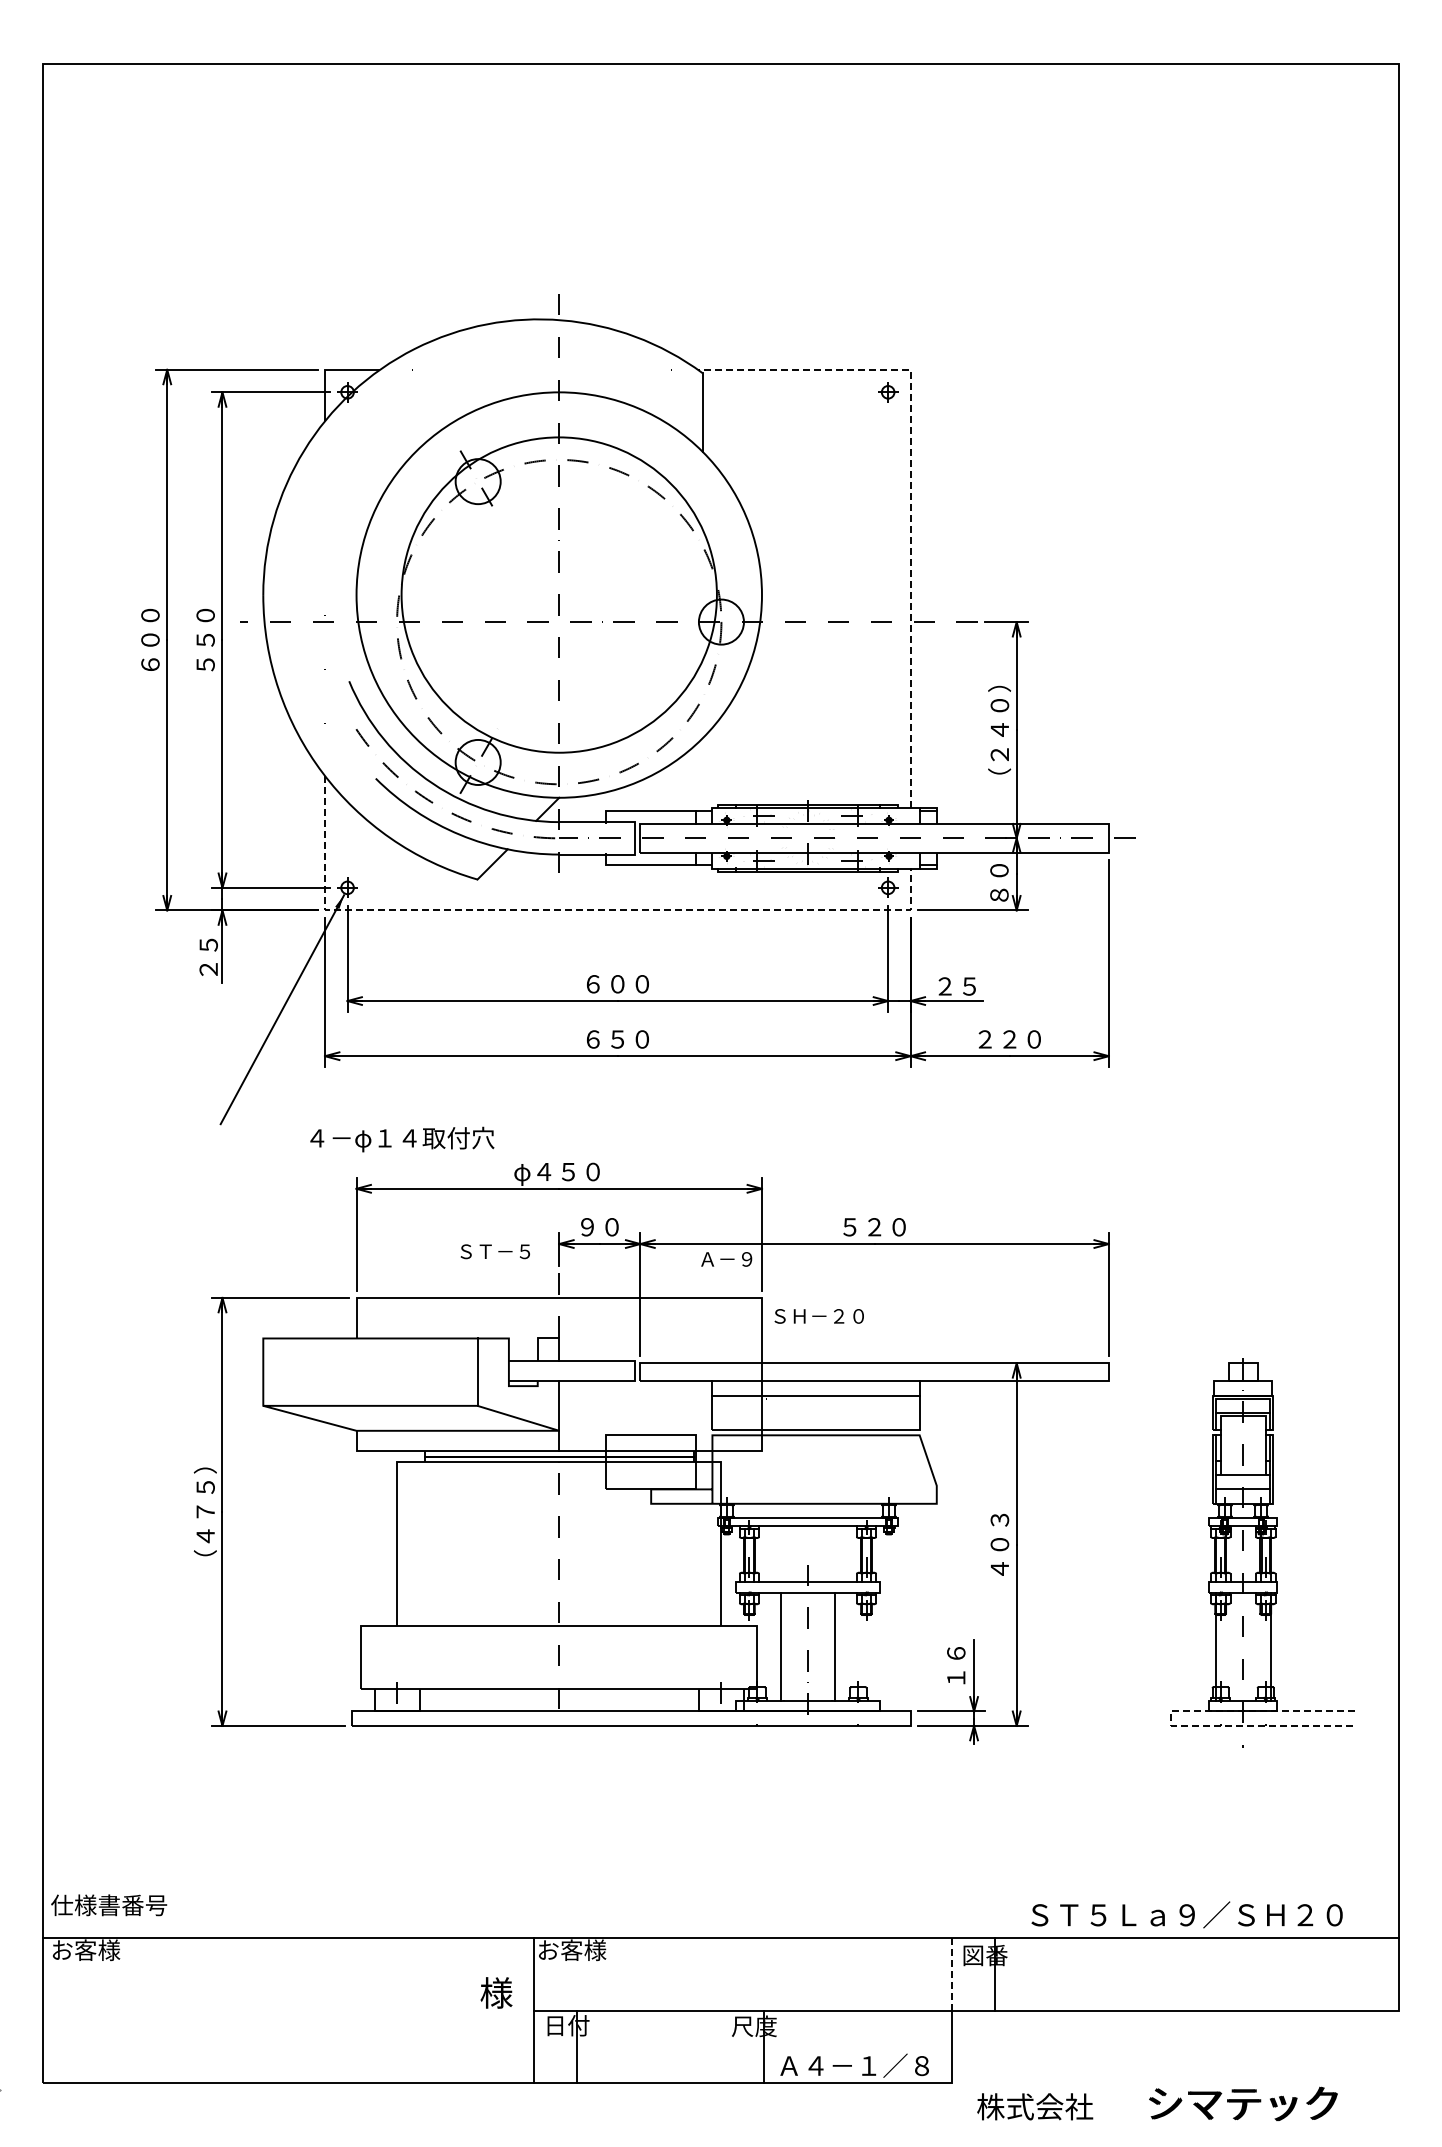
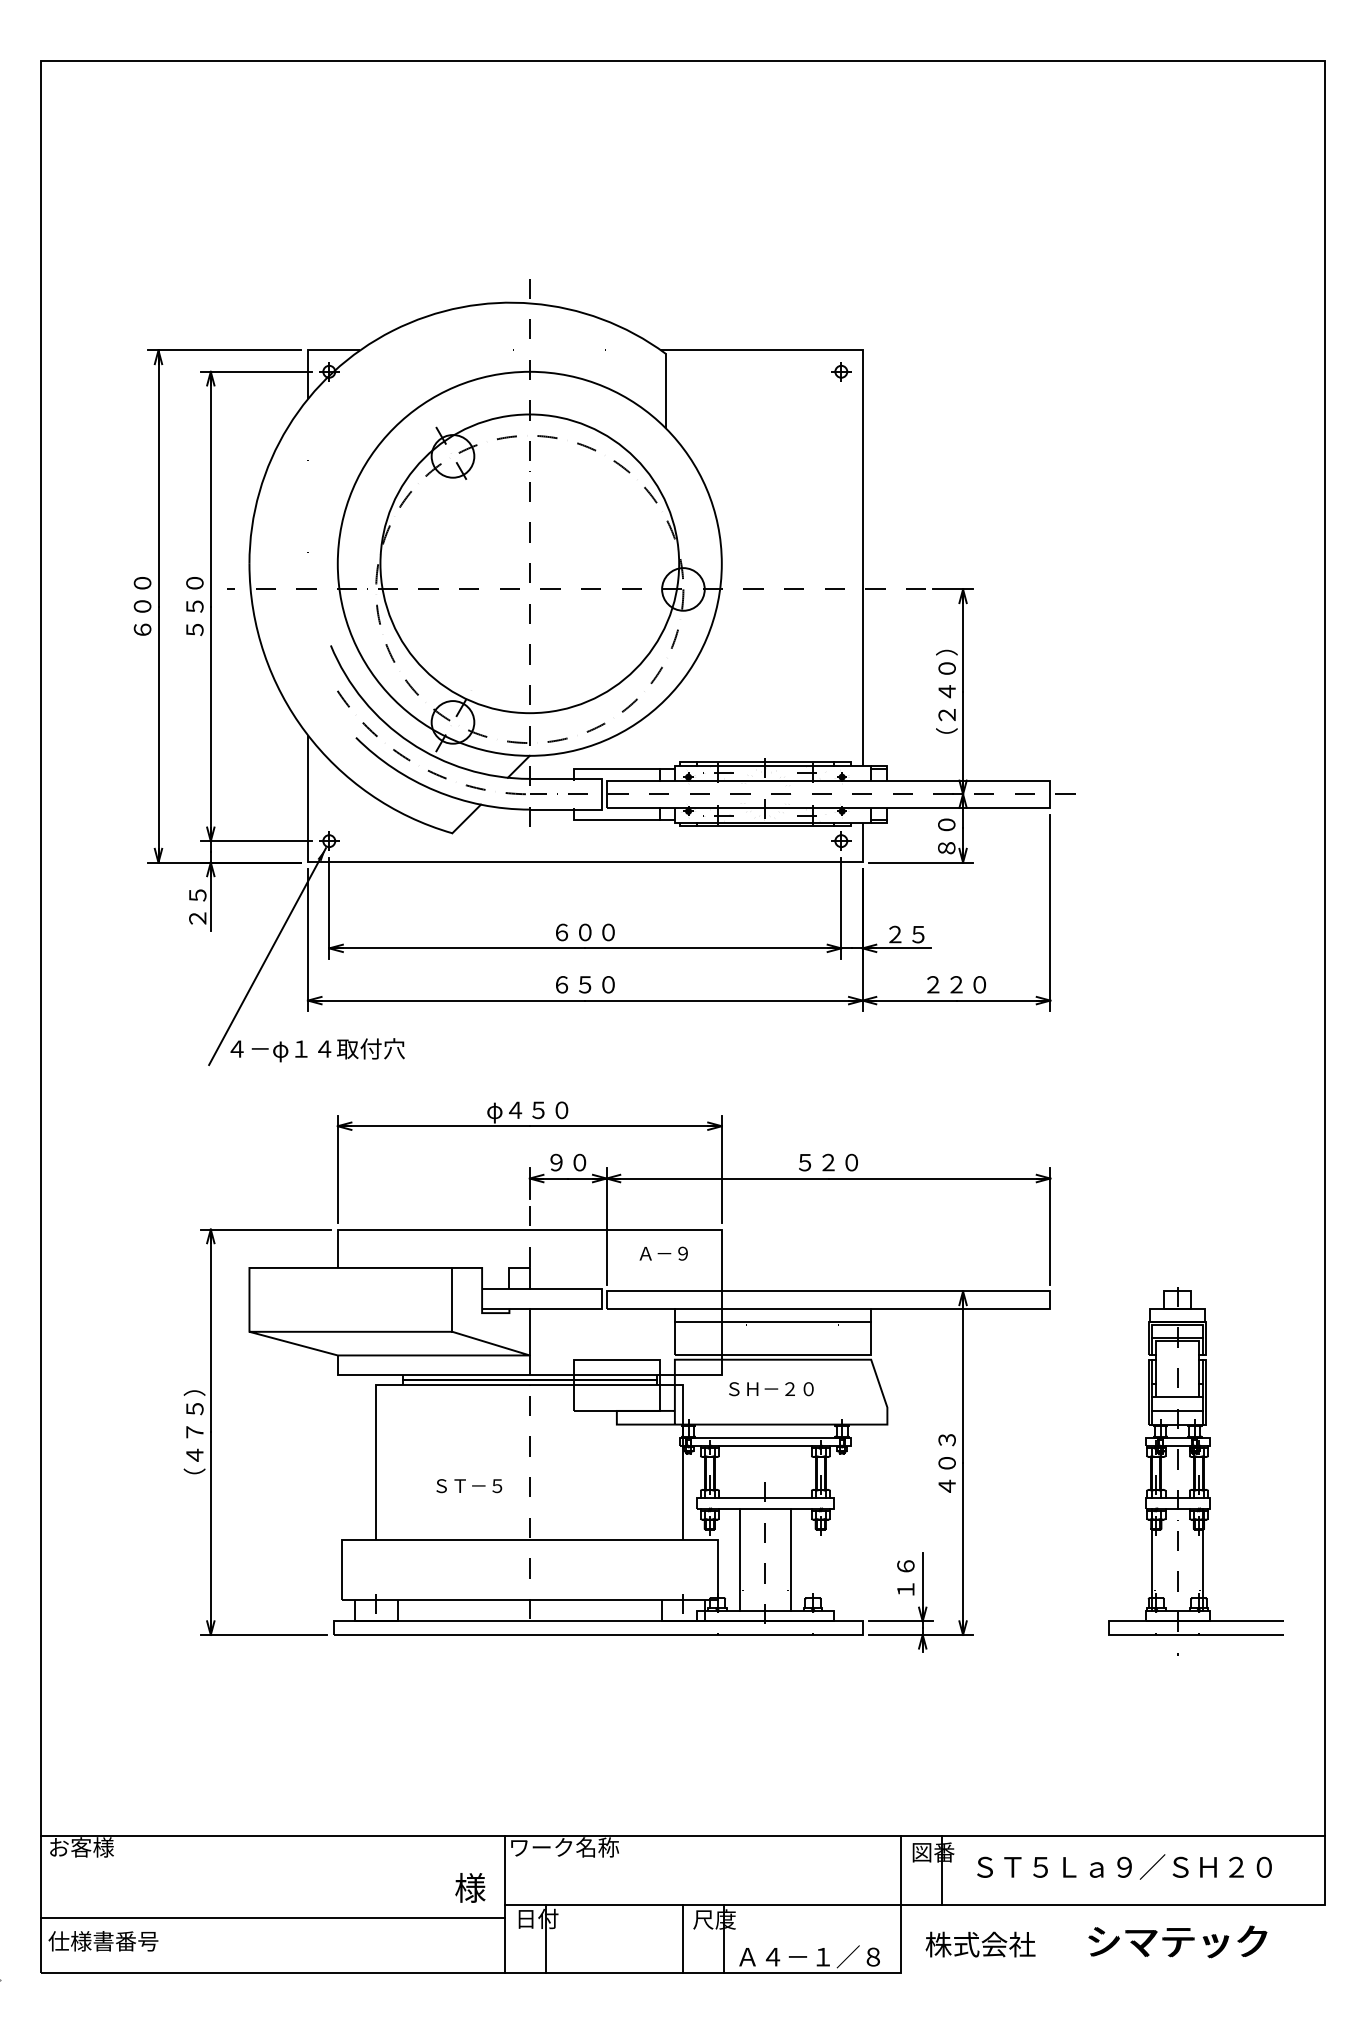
line: (910, 481) -> (862, 456), dashed -> solid
line: (571, 910) -> (541, 862), dashed -> solid
text: (402, 1139) -> (317, 1050), moved
text: (494, 1251) -> (468, 1485), moved
text: (726, 1259) -> (663, 1253), moved
text: (818, 1316) -> (770, 1389), moved
line: (1171, 1719) -> (1109, 1628), dashed -> solid
text: (109, 1905) -> (103, 1941), moved
text: (1186, 1914) -> (1123, 1866), moved
text: (596, 1950) -> (565, 1847), お客様 -> ワーク名称
line: (951, 1974) -> (901, 1870), dashed -> solid
line: (288, 2024) -> (273, 1917), added
line: (721, 2046) -> (683, 1938), added
text: (1157, 2103) -> (1096, 1941), moved

